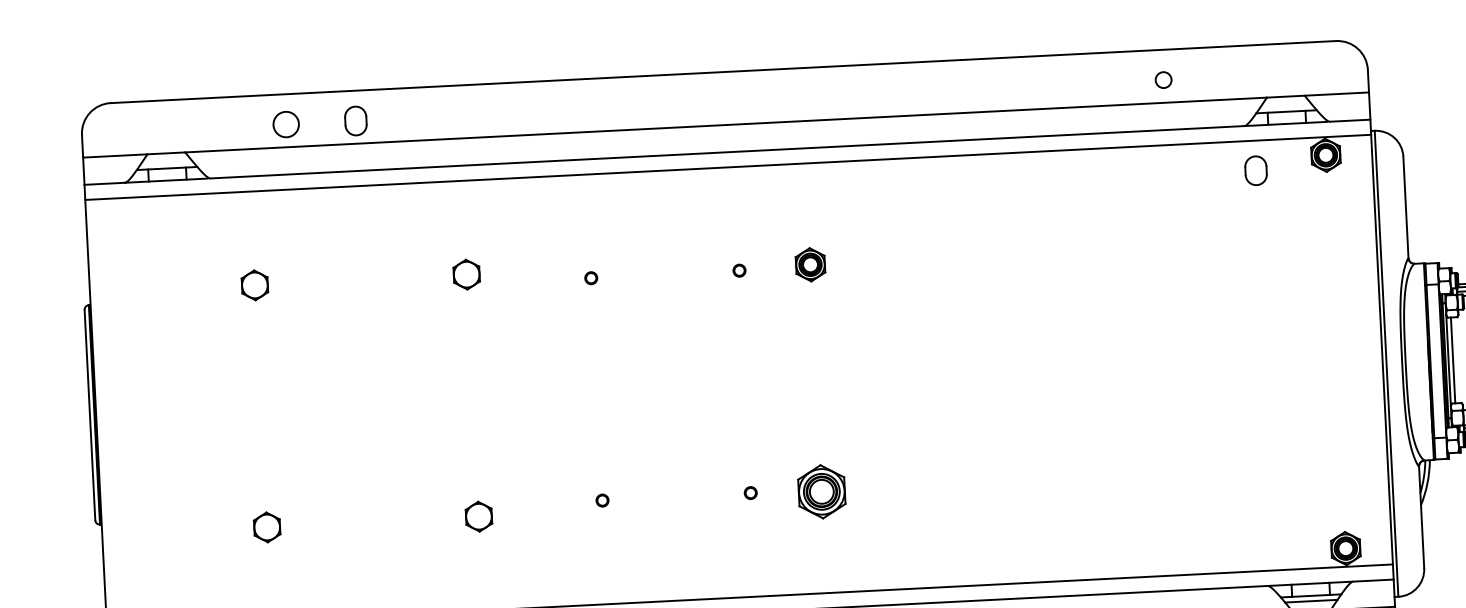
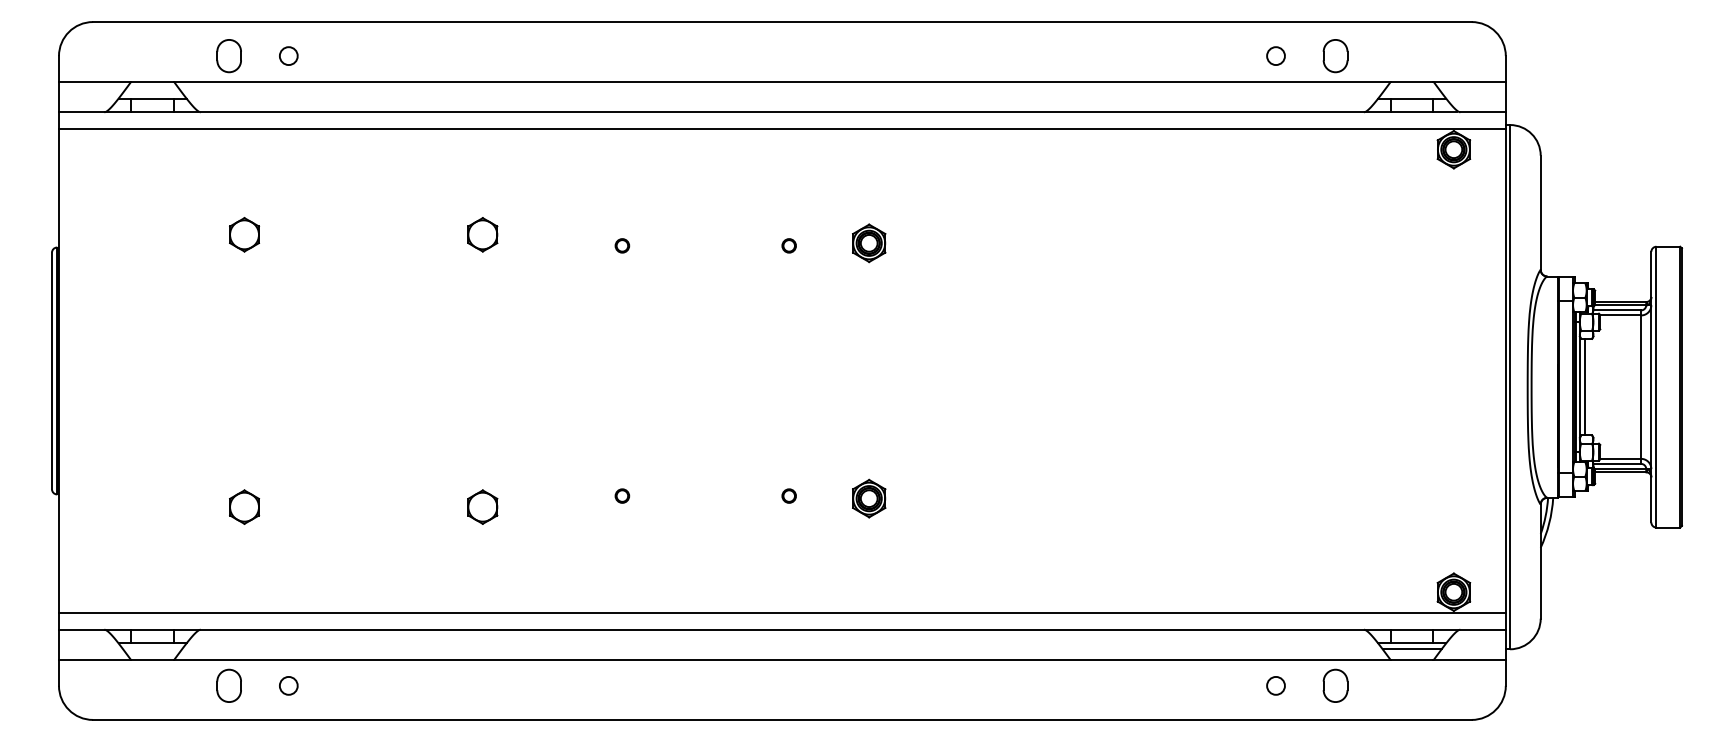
part: (355, 121) -> (228, 56), moved
circle: (285, 124) -> (288, 56), size x0.62
part: (1255, 171) -> (1335, 56), moved
part: (822, 491) -> (869, 498), size x0.62

